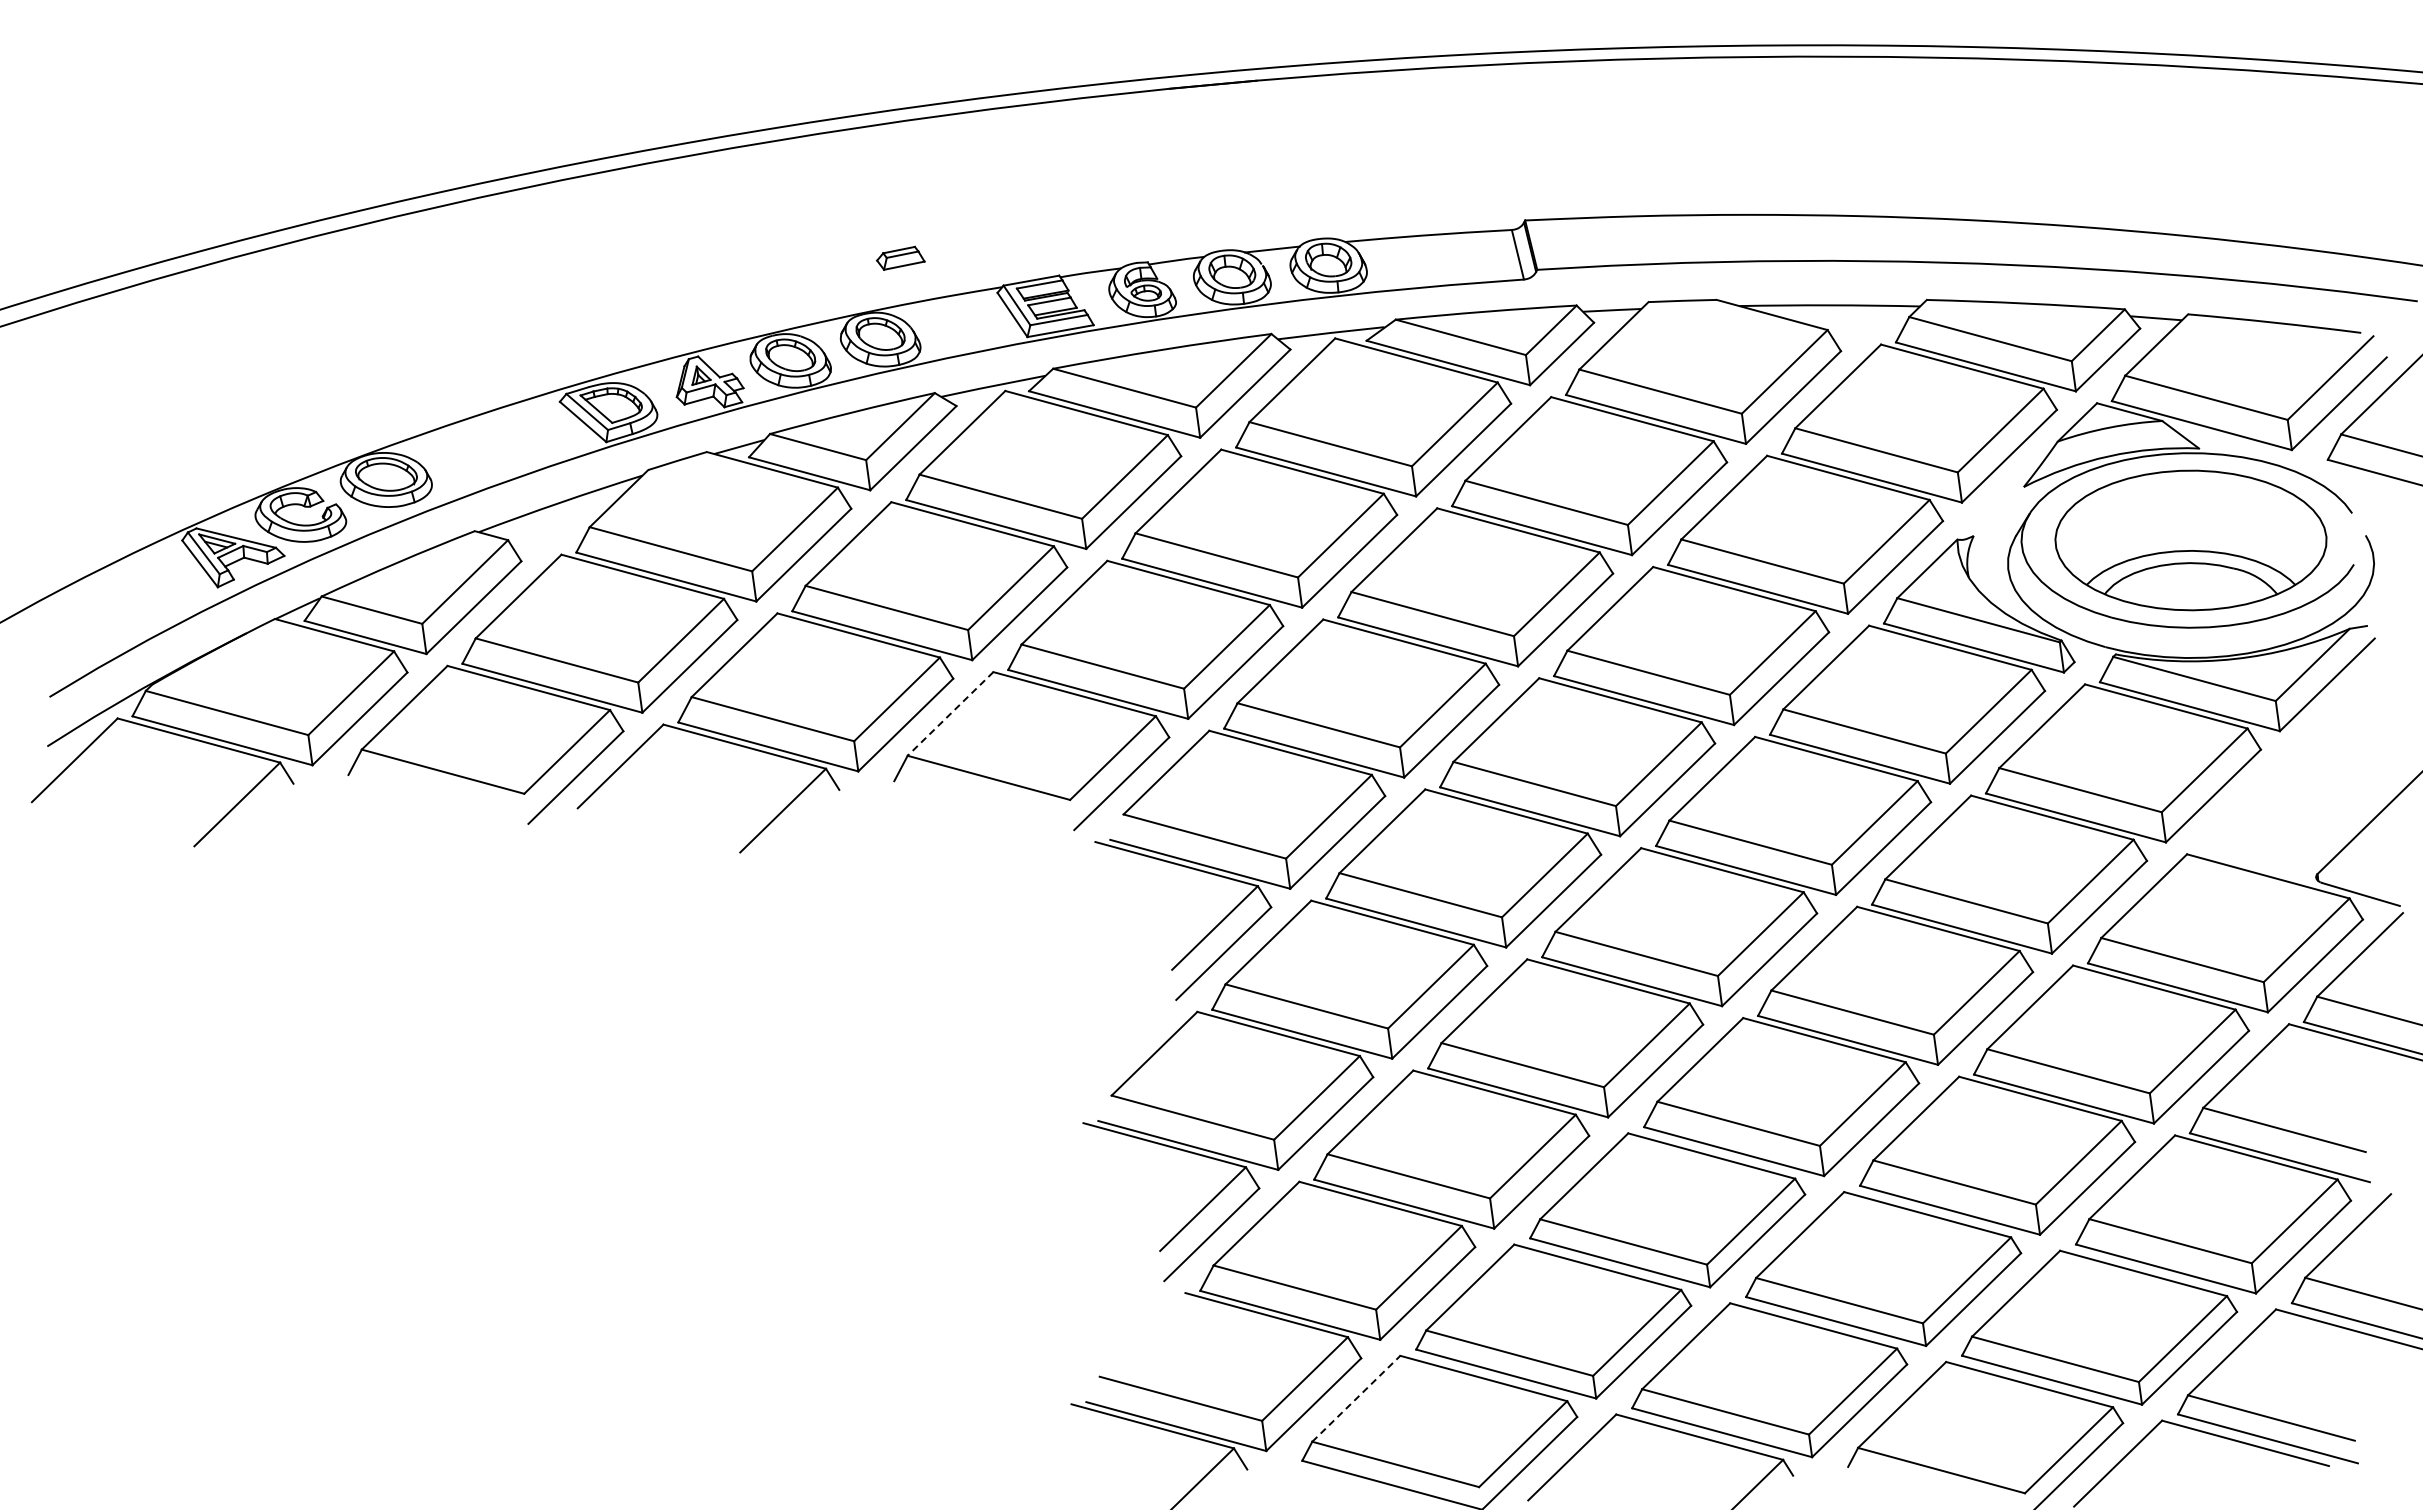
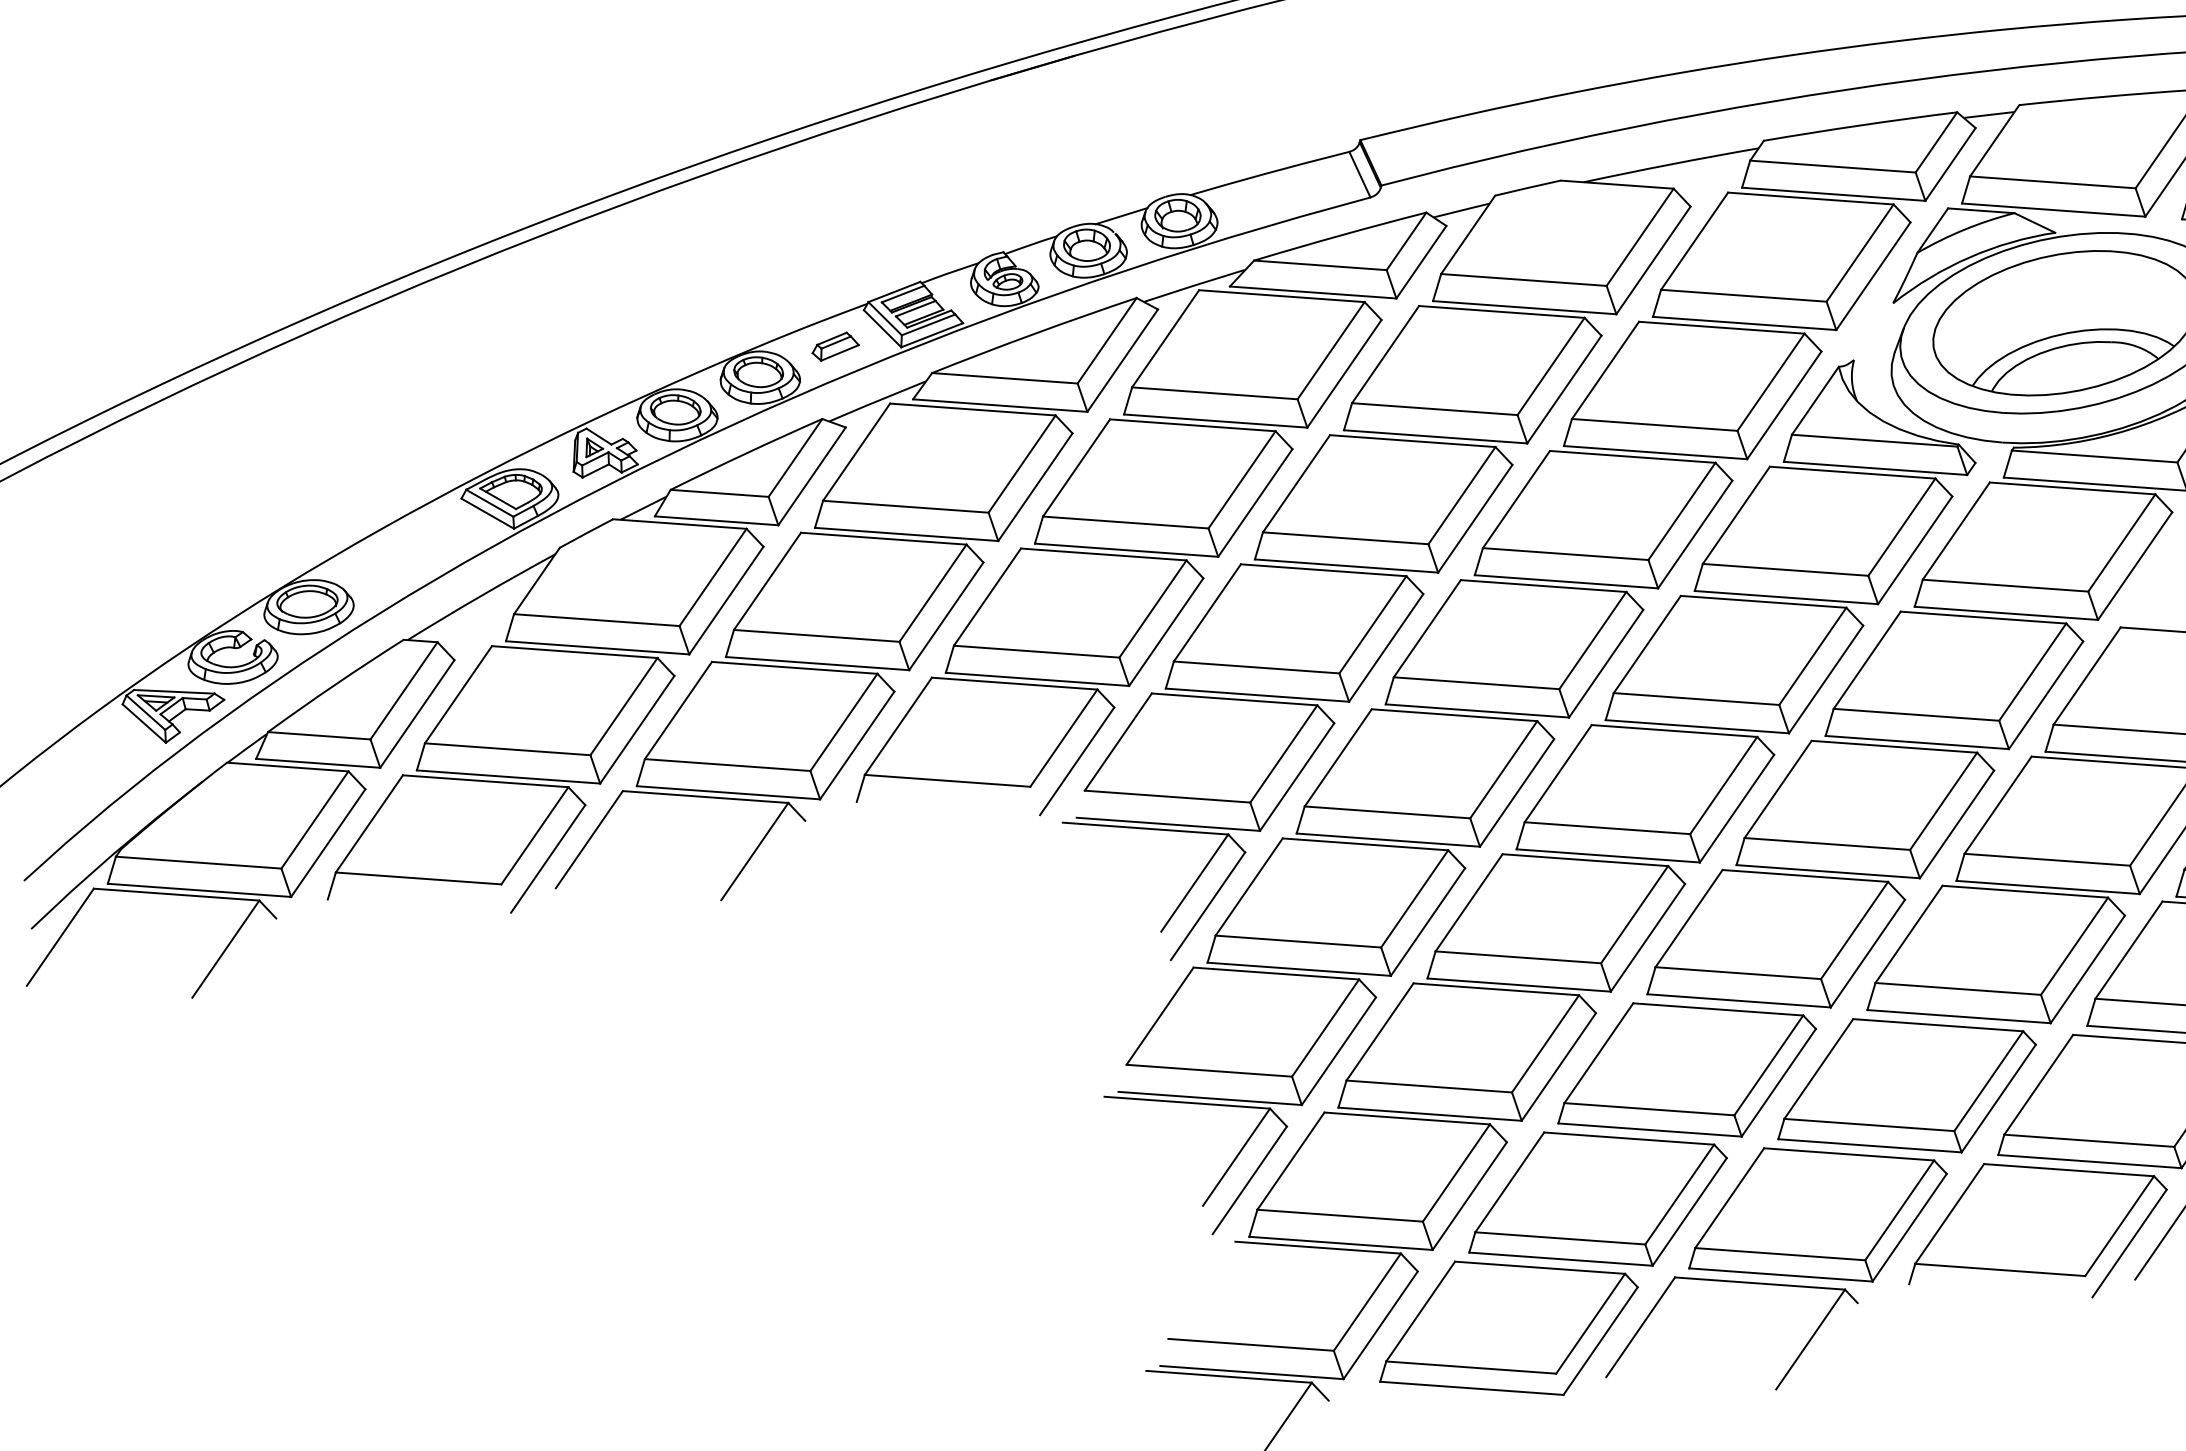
part: (900, 257) -> (834, 345), moved
line: (950, 713) -> (898, 725), dashed -> solid
line: (1356, 1398) -> (1420, 1311), dashed -> solid

